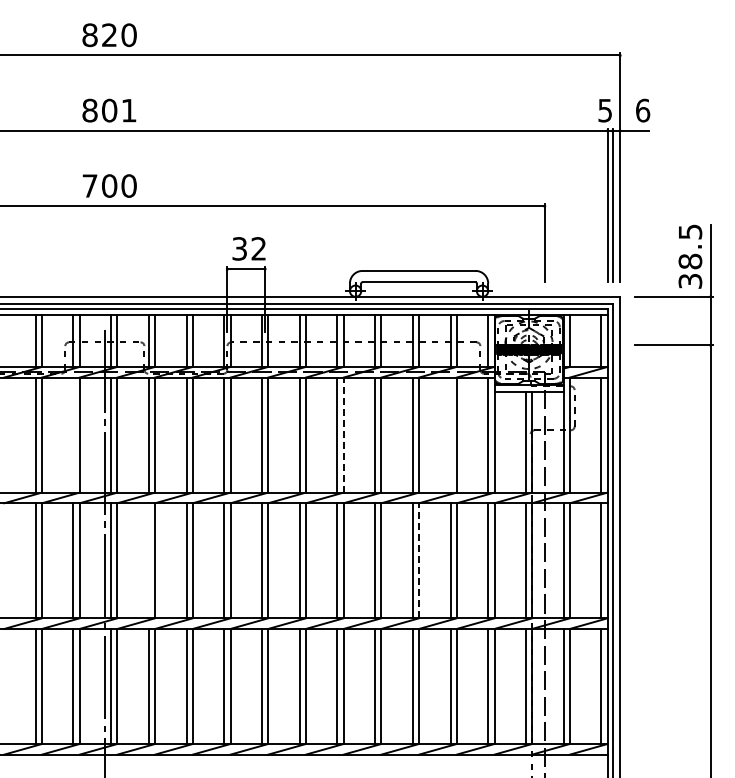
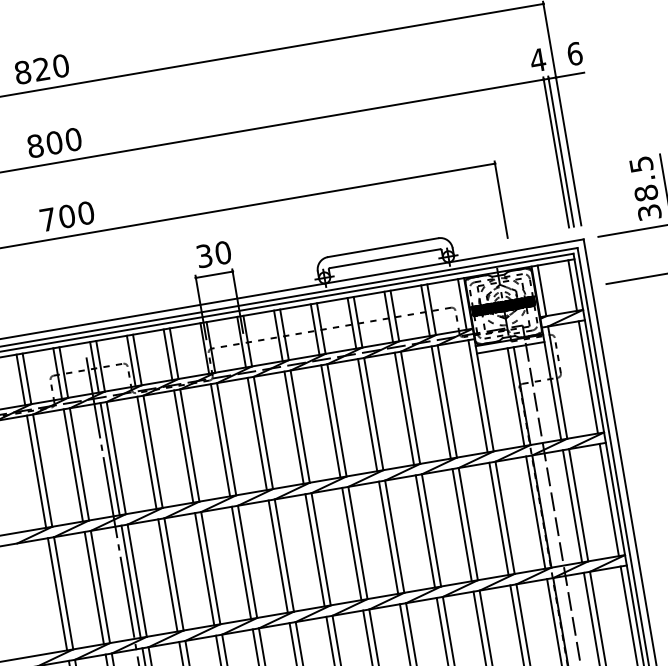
text: (128, 110) -> (72, 139), 801 -> 800
text: (604, 110) -> (537, 60), 5 -> 4
text: (258, 248) -> (222, 252), 32 -> 30
line: (73, 434) -> (73, 464), added
line: (450, 434) -> (441, 401), added
line: (343, 435) -> (336, 420), dashed -> solid
line: (148, 560) -> (167, 575), added
line: (419, 560) -> (431, 530), dashed -> solid

